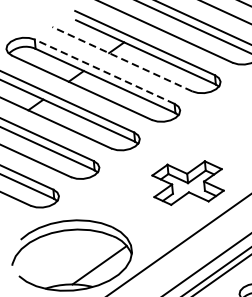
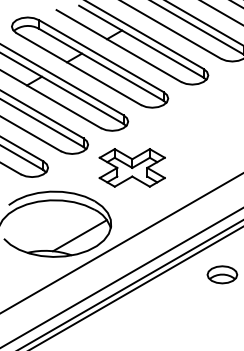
line: (122, 59) -> (118, 46), dashed -> solid
line: (104, 72) -> (101, 56), dashed -> solid
part: (187, 182) -> (131, 167), moved

